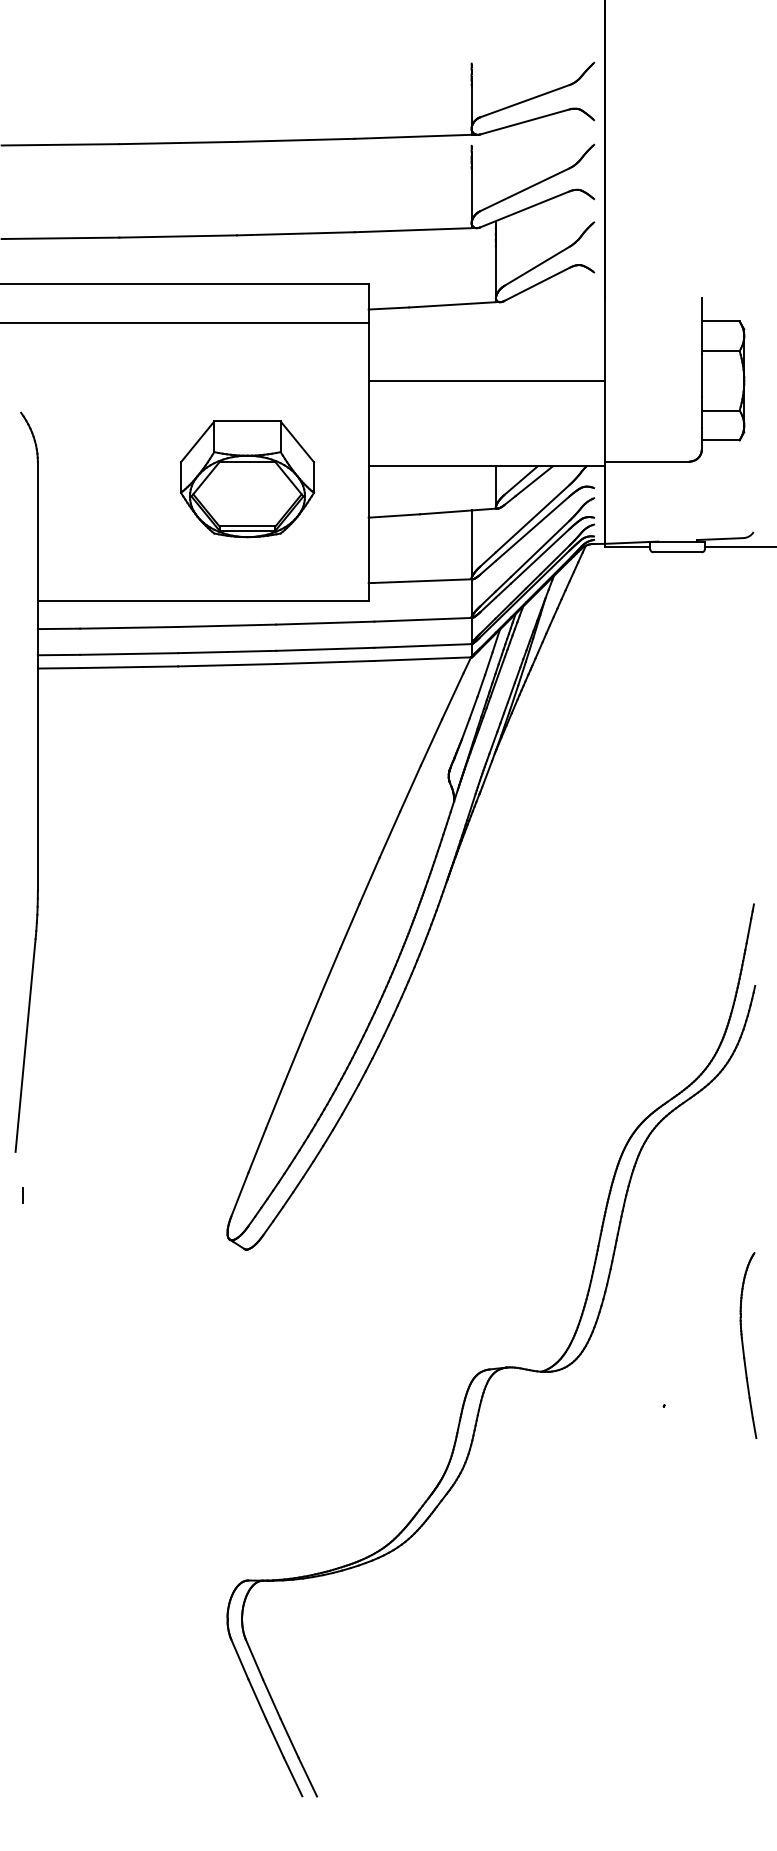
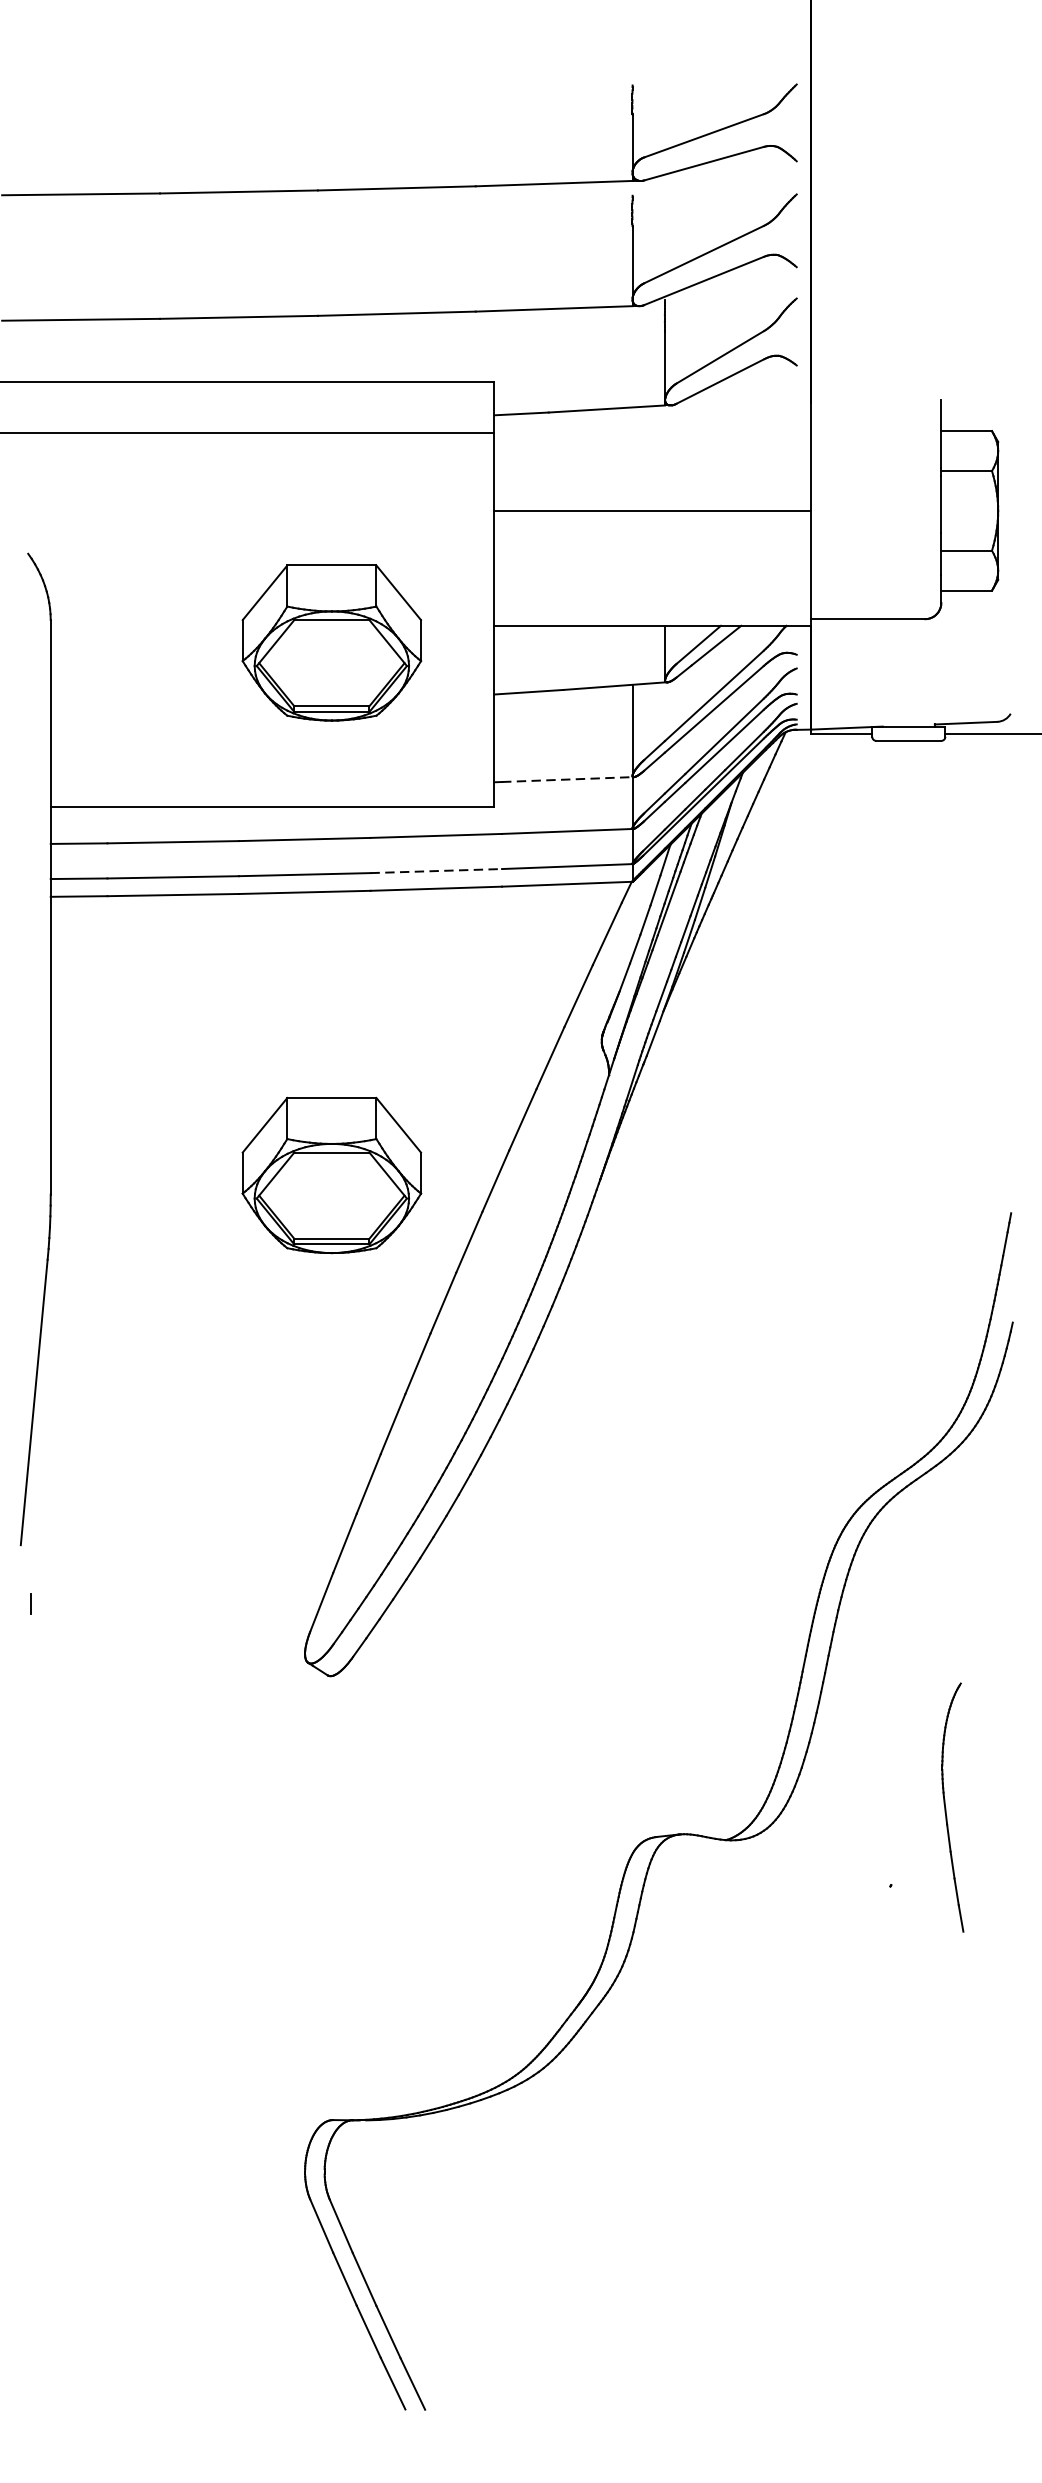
line: (423, 581) -> (567, 780), solid -> dashed
line: (325, 649) -> (436, 871), solid -> dashed
part: (247, 876) -> (331, 1175), added
part: (748, 1345) -> (952, 1807), moved

